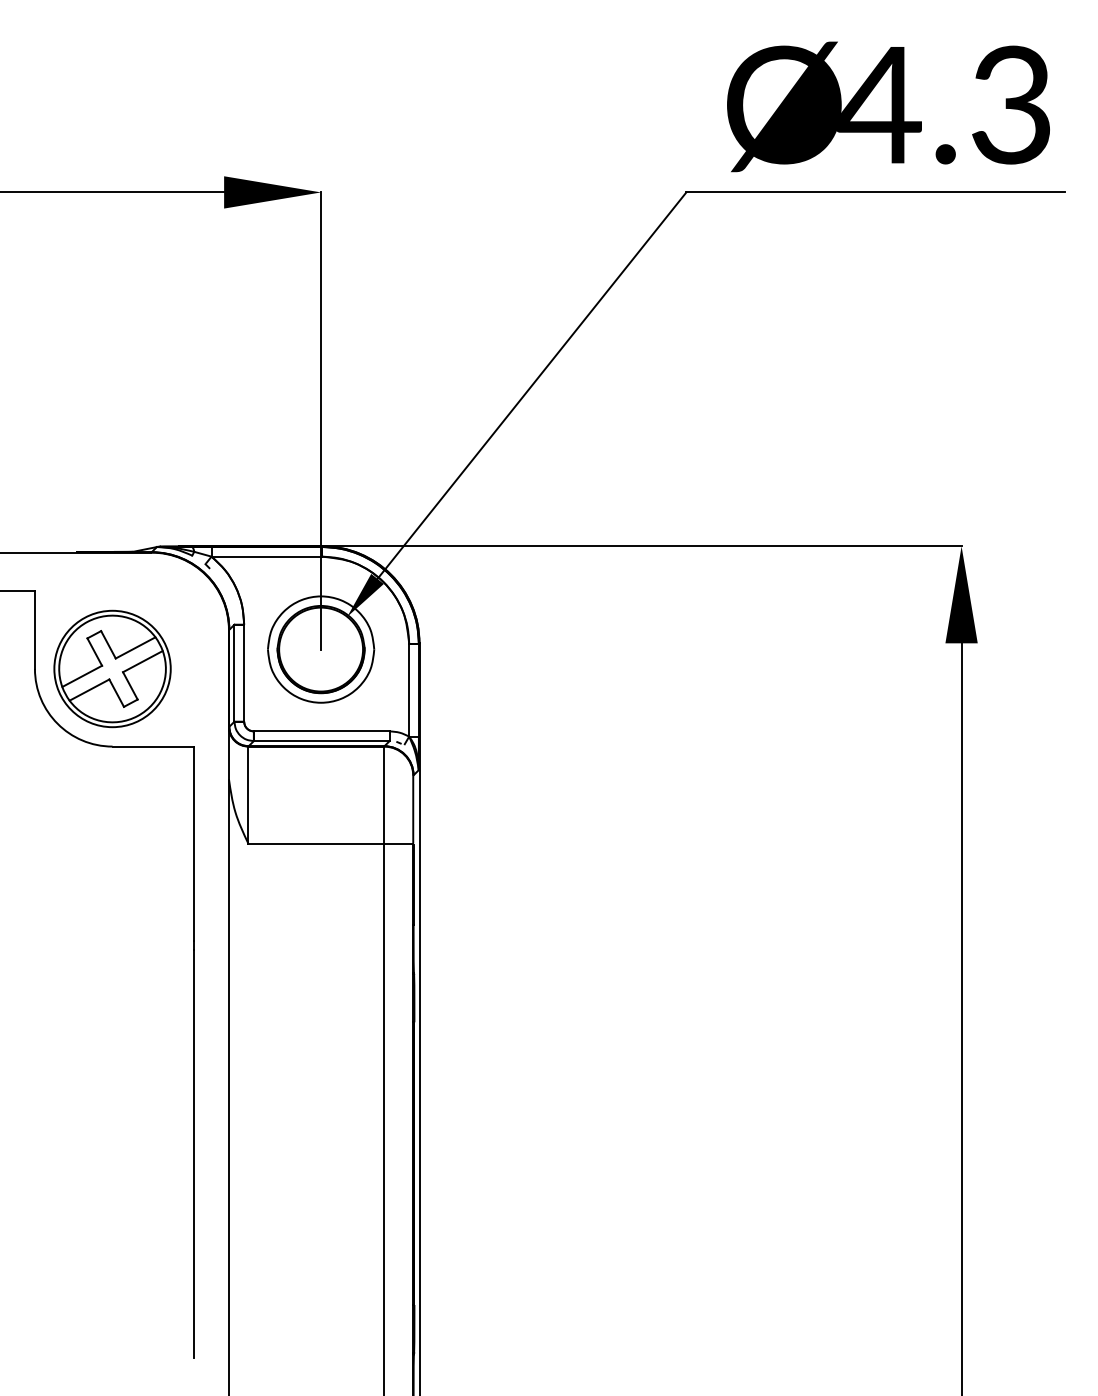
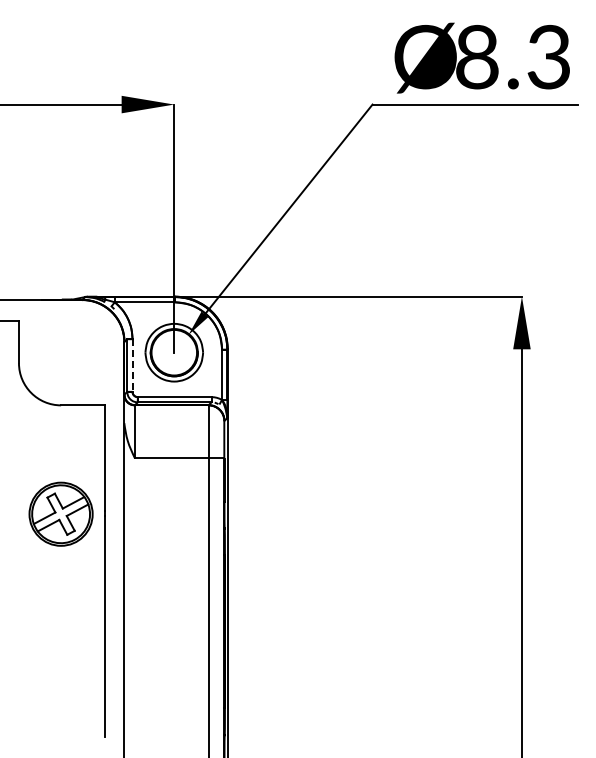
text: (879, 103) -> (477, 56), 4.3 -> 8.3
part: (111, 667) -> (60, 513), moved
line: (244, 674) -> (132, 366), solid -> dashed

